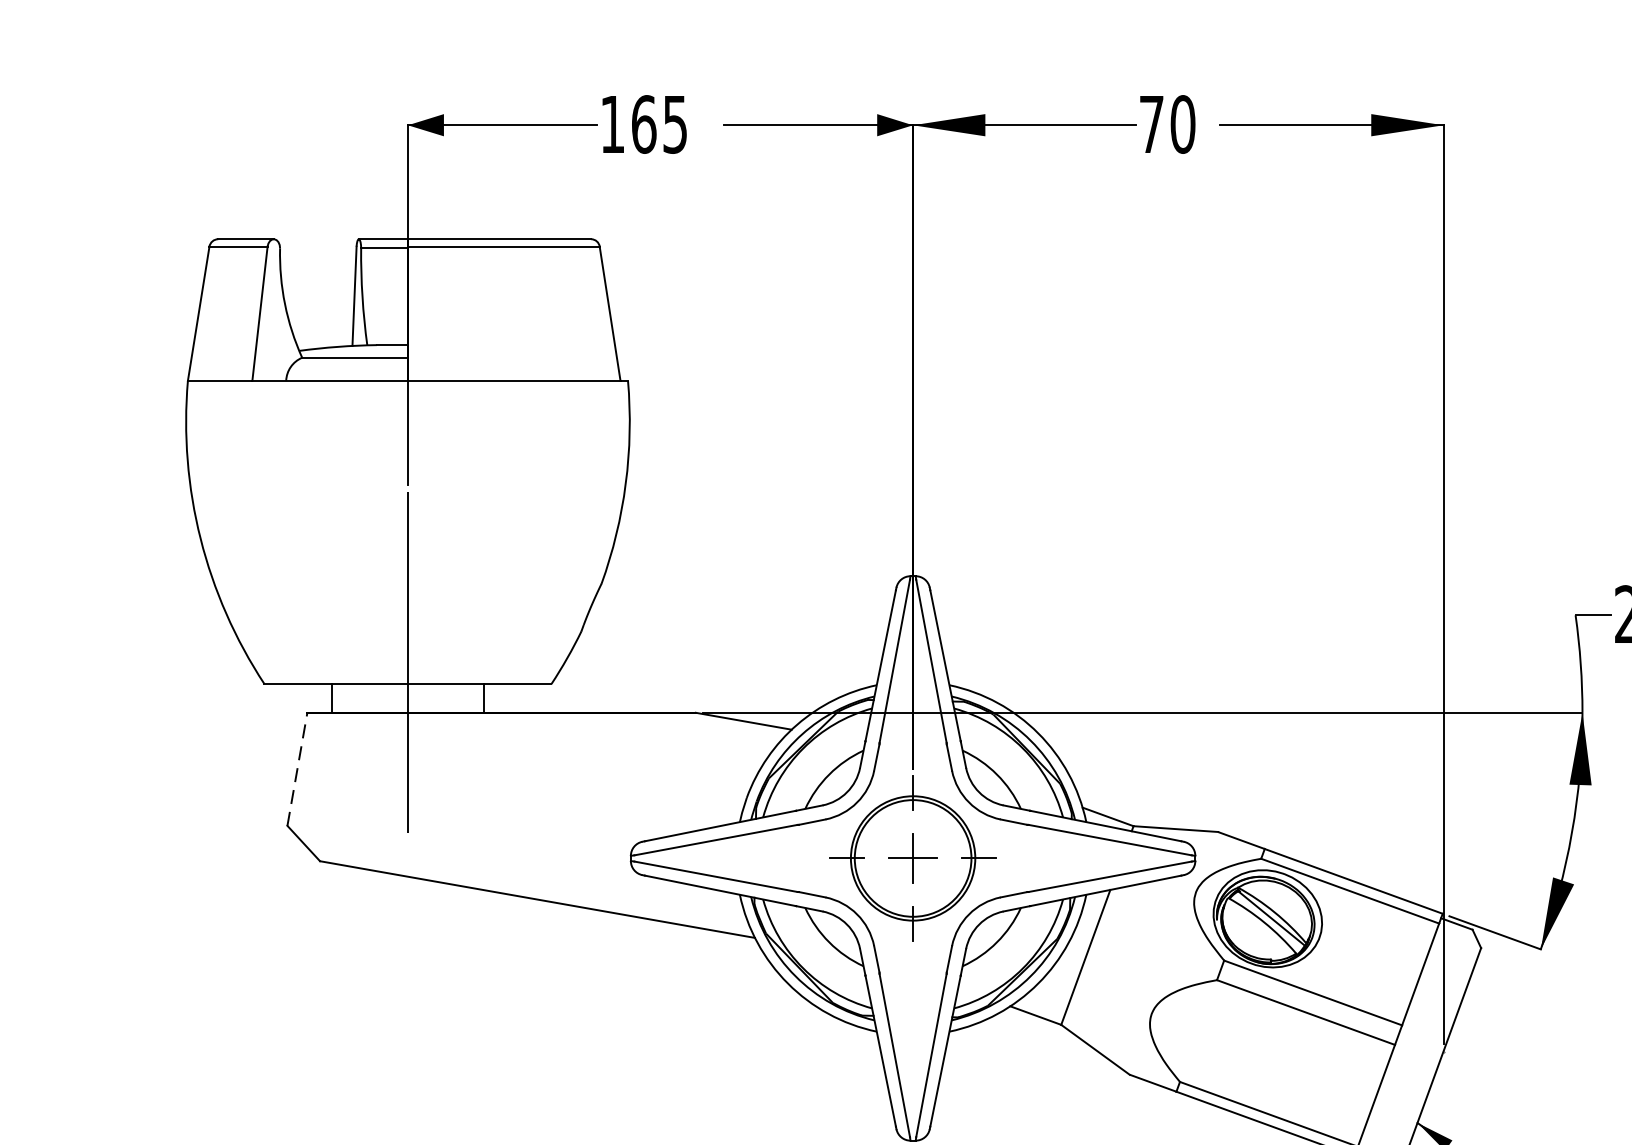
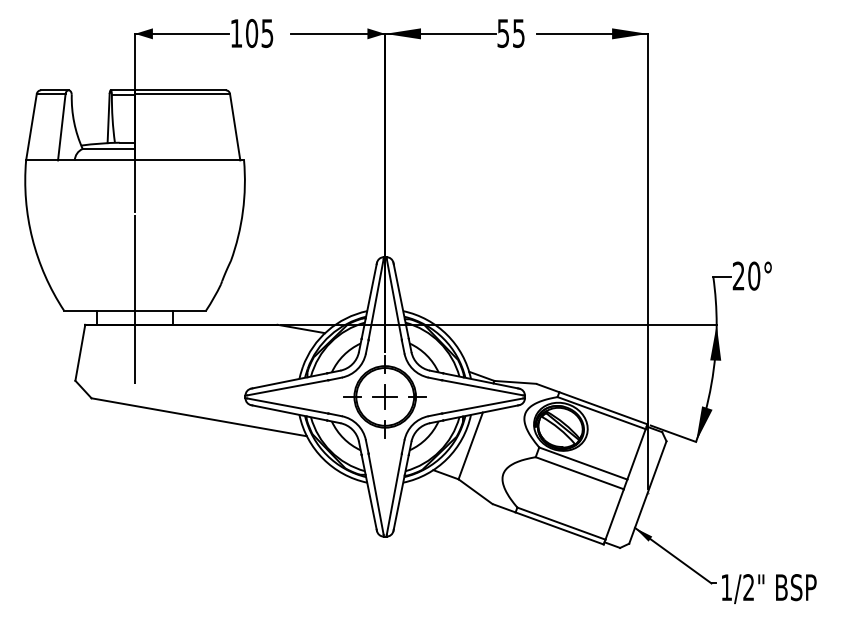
text: (645, 122) -> (252, 32), 165 -> 105
text: (1166, 124) -> (510, 33), 70 -> 55
line: (297, 768) -> (80, 352), dashed -> solid

